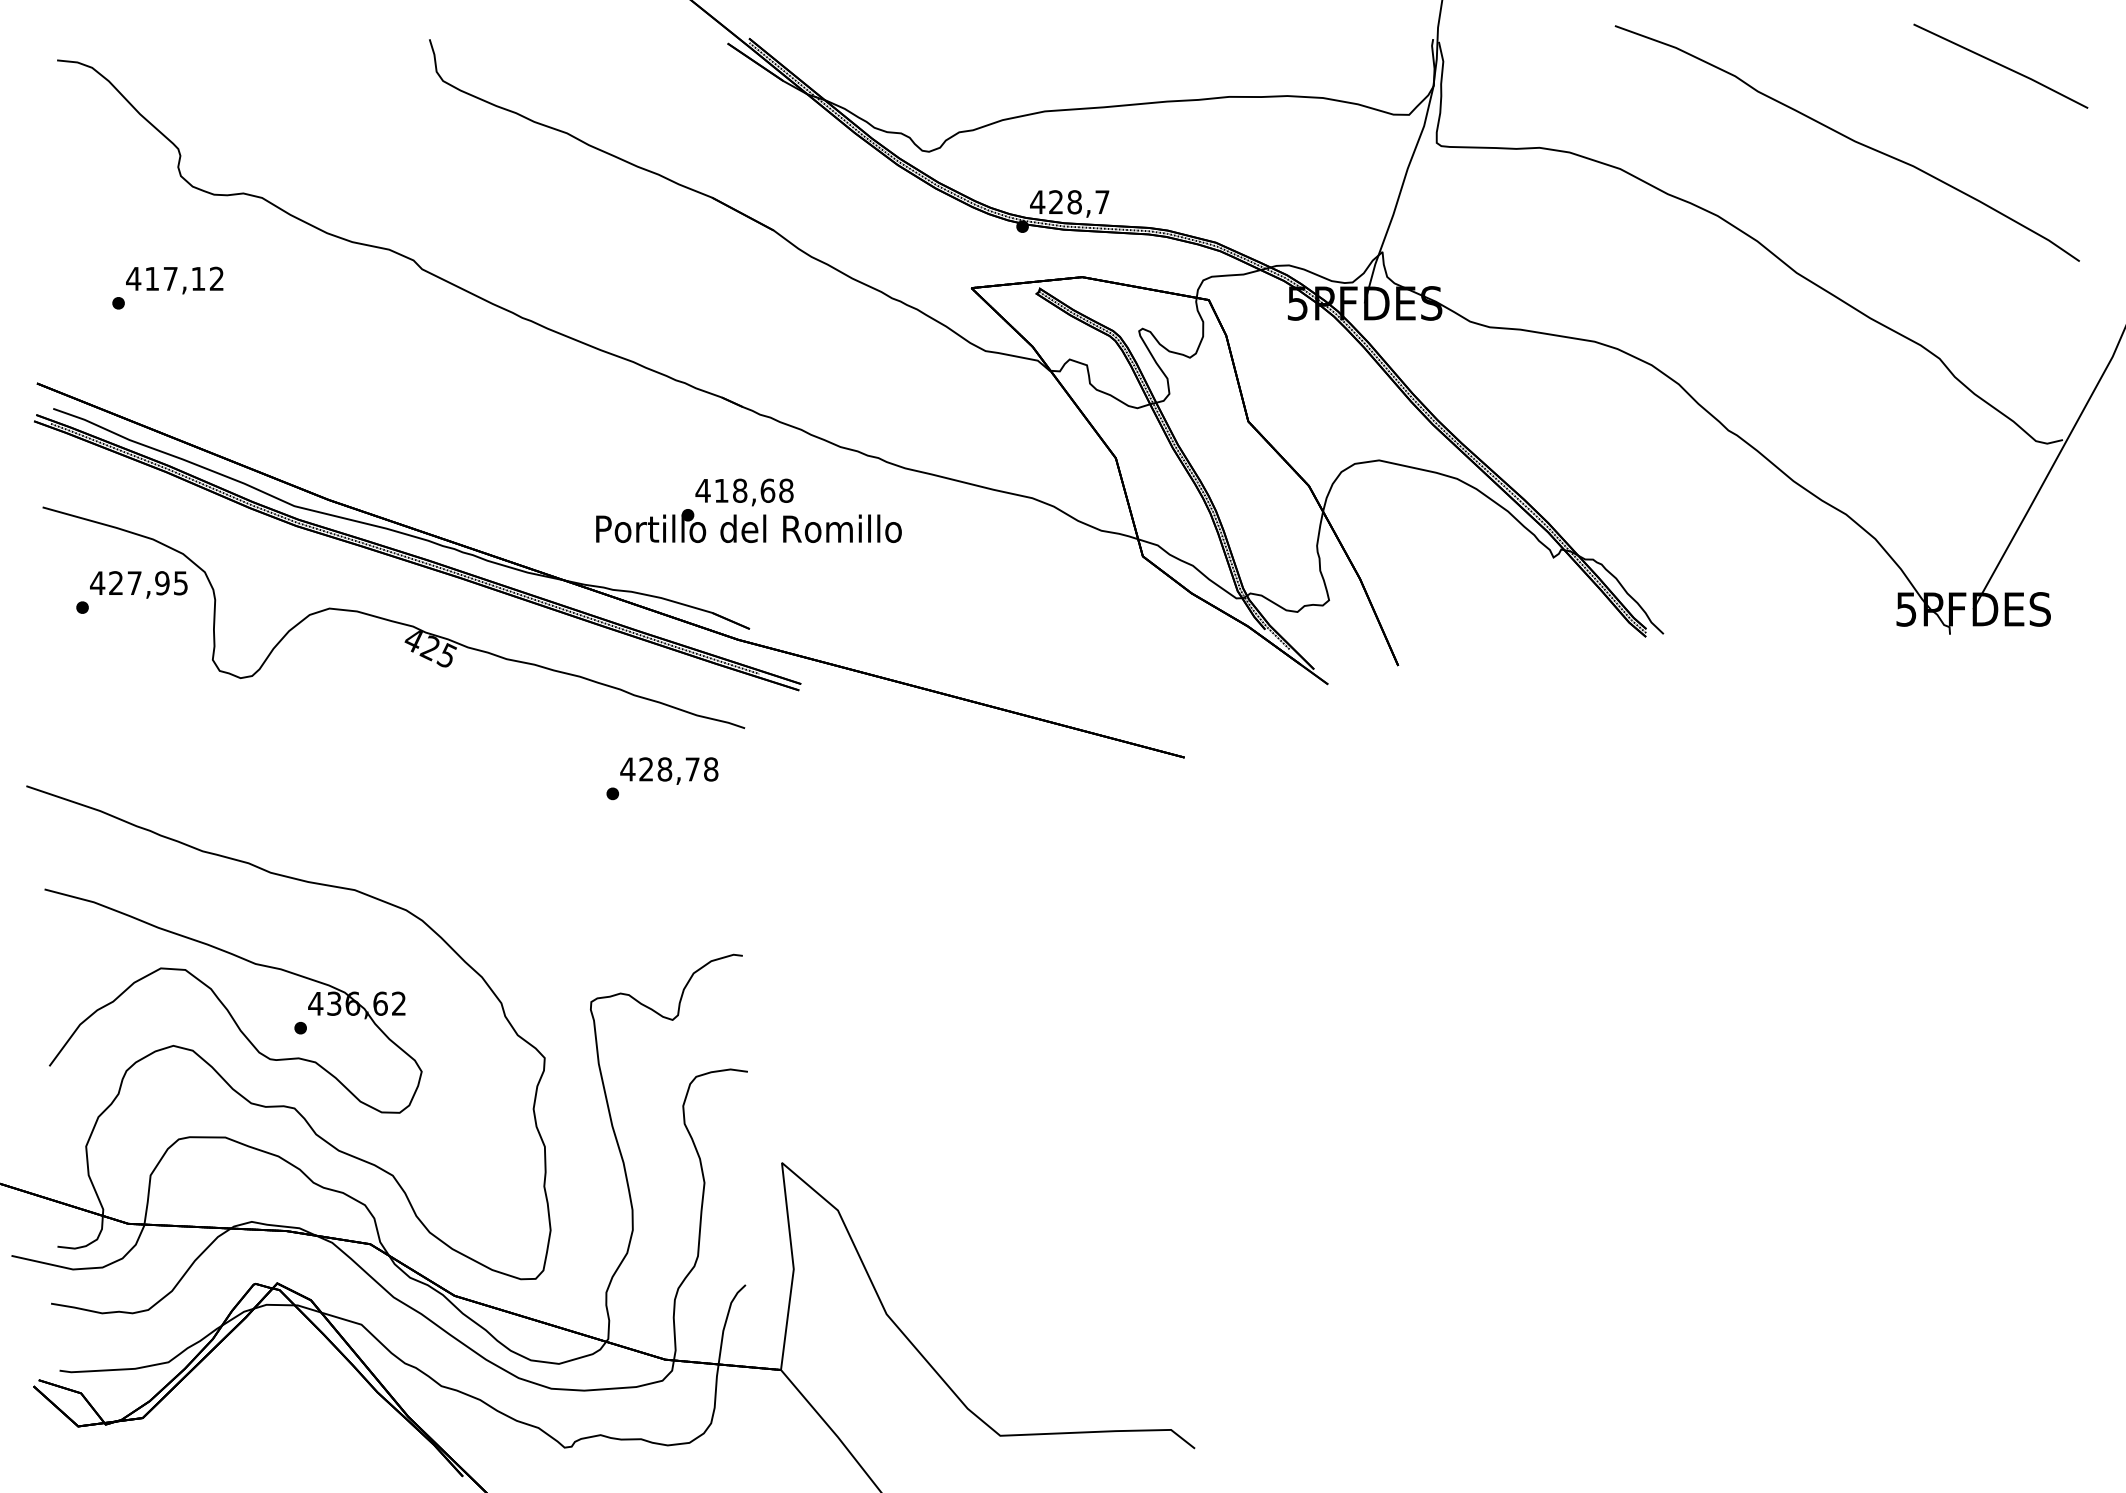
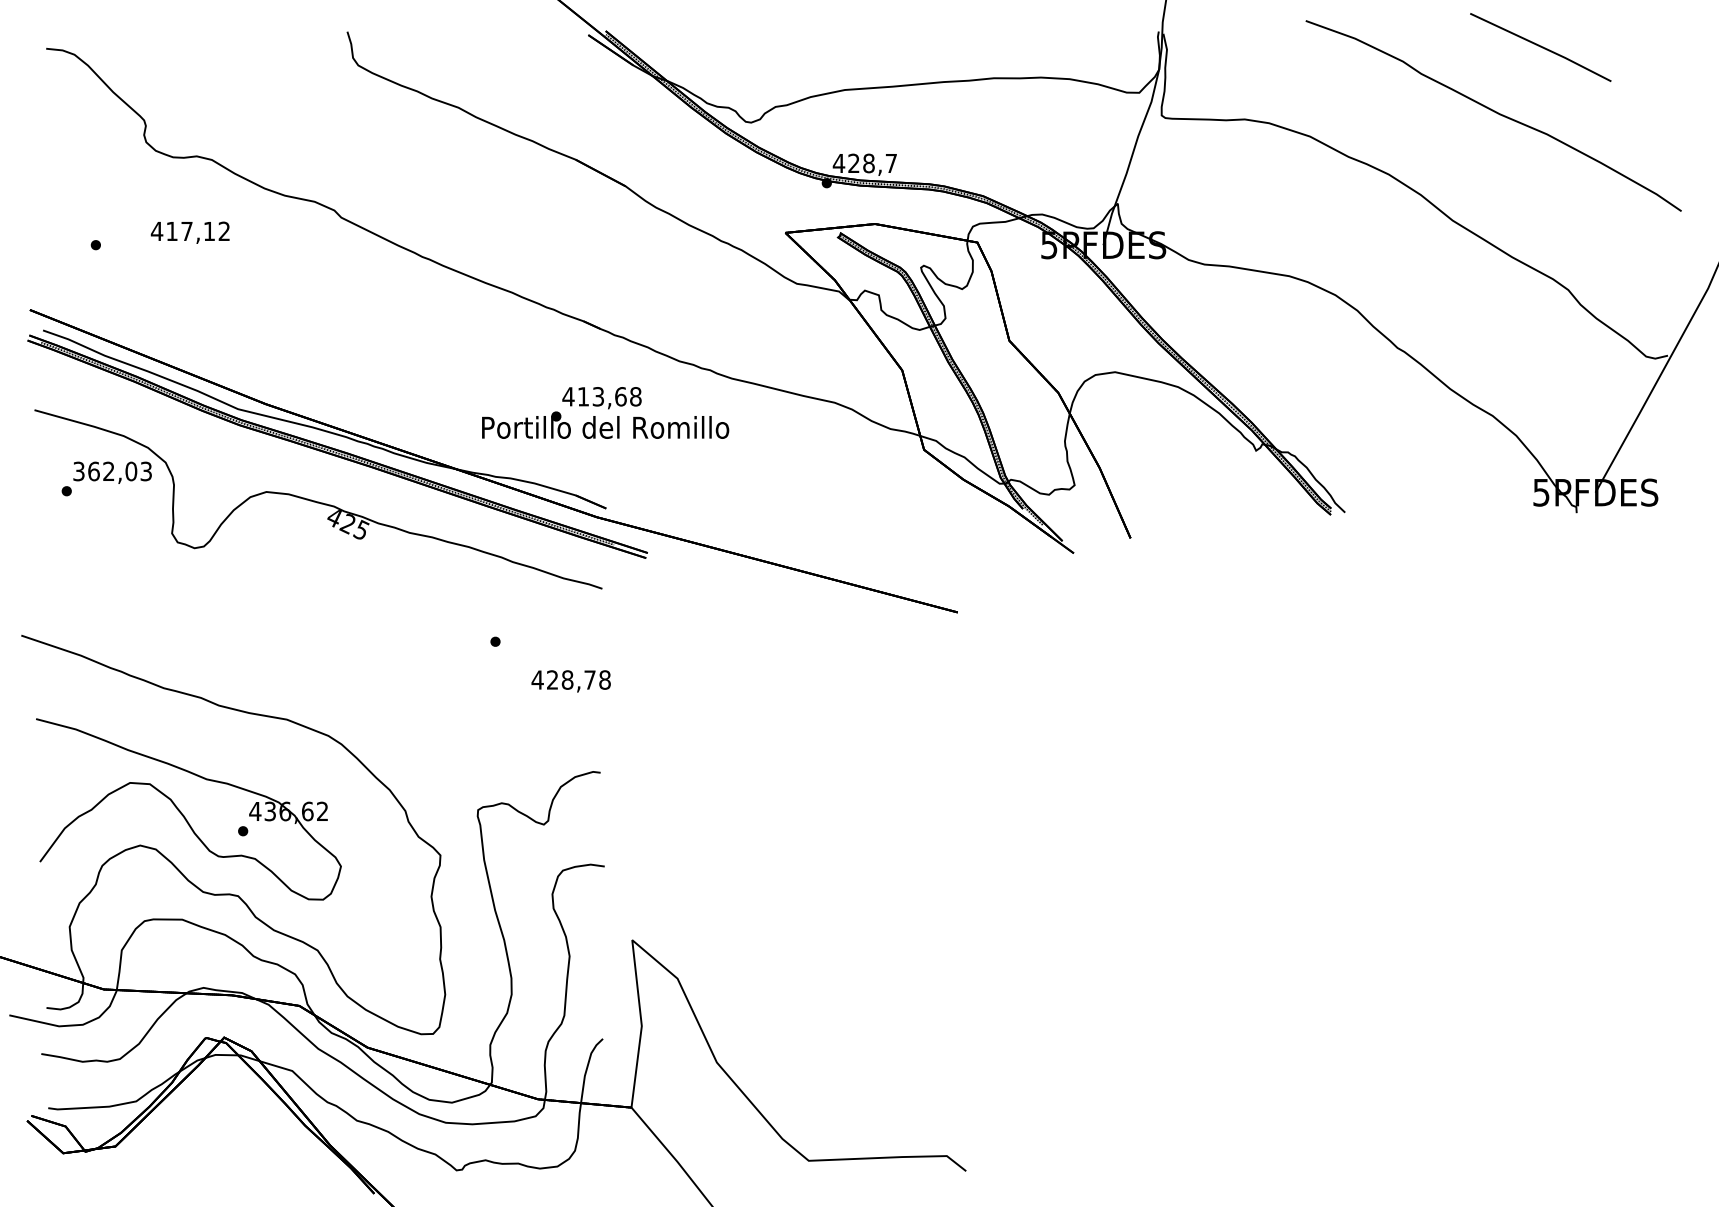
line: (2000, 66) -> (1540, 47), moved
text: (173, 280) -> (189, 232), moved
text: (740, 490) -> (598, 396), 418,68 -> 413,68
text: (137, 583) -> (111, 471), 427,95 -> 362,03
text: (668, 771) -> (570, 681), moved

